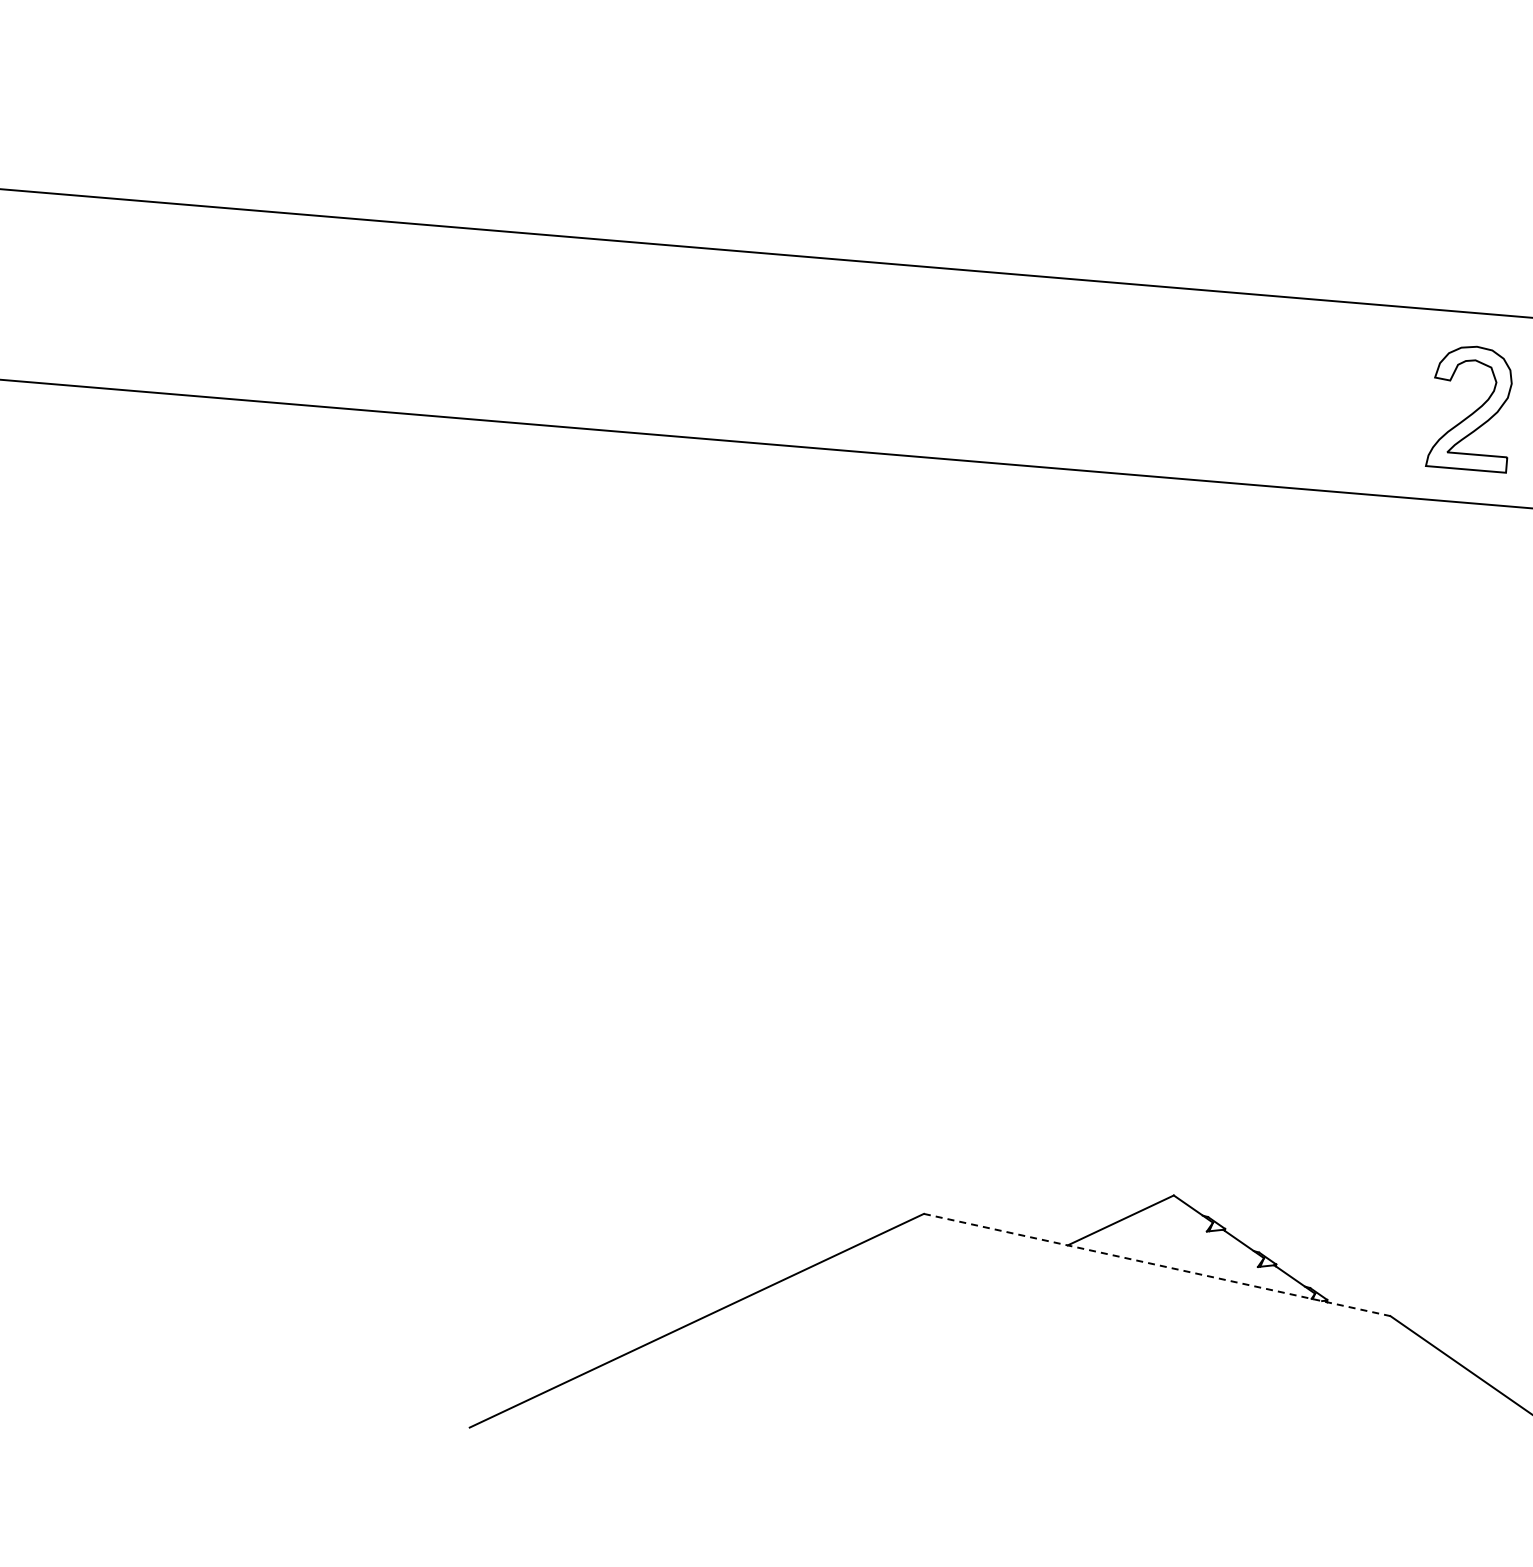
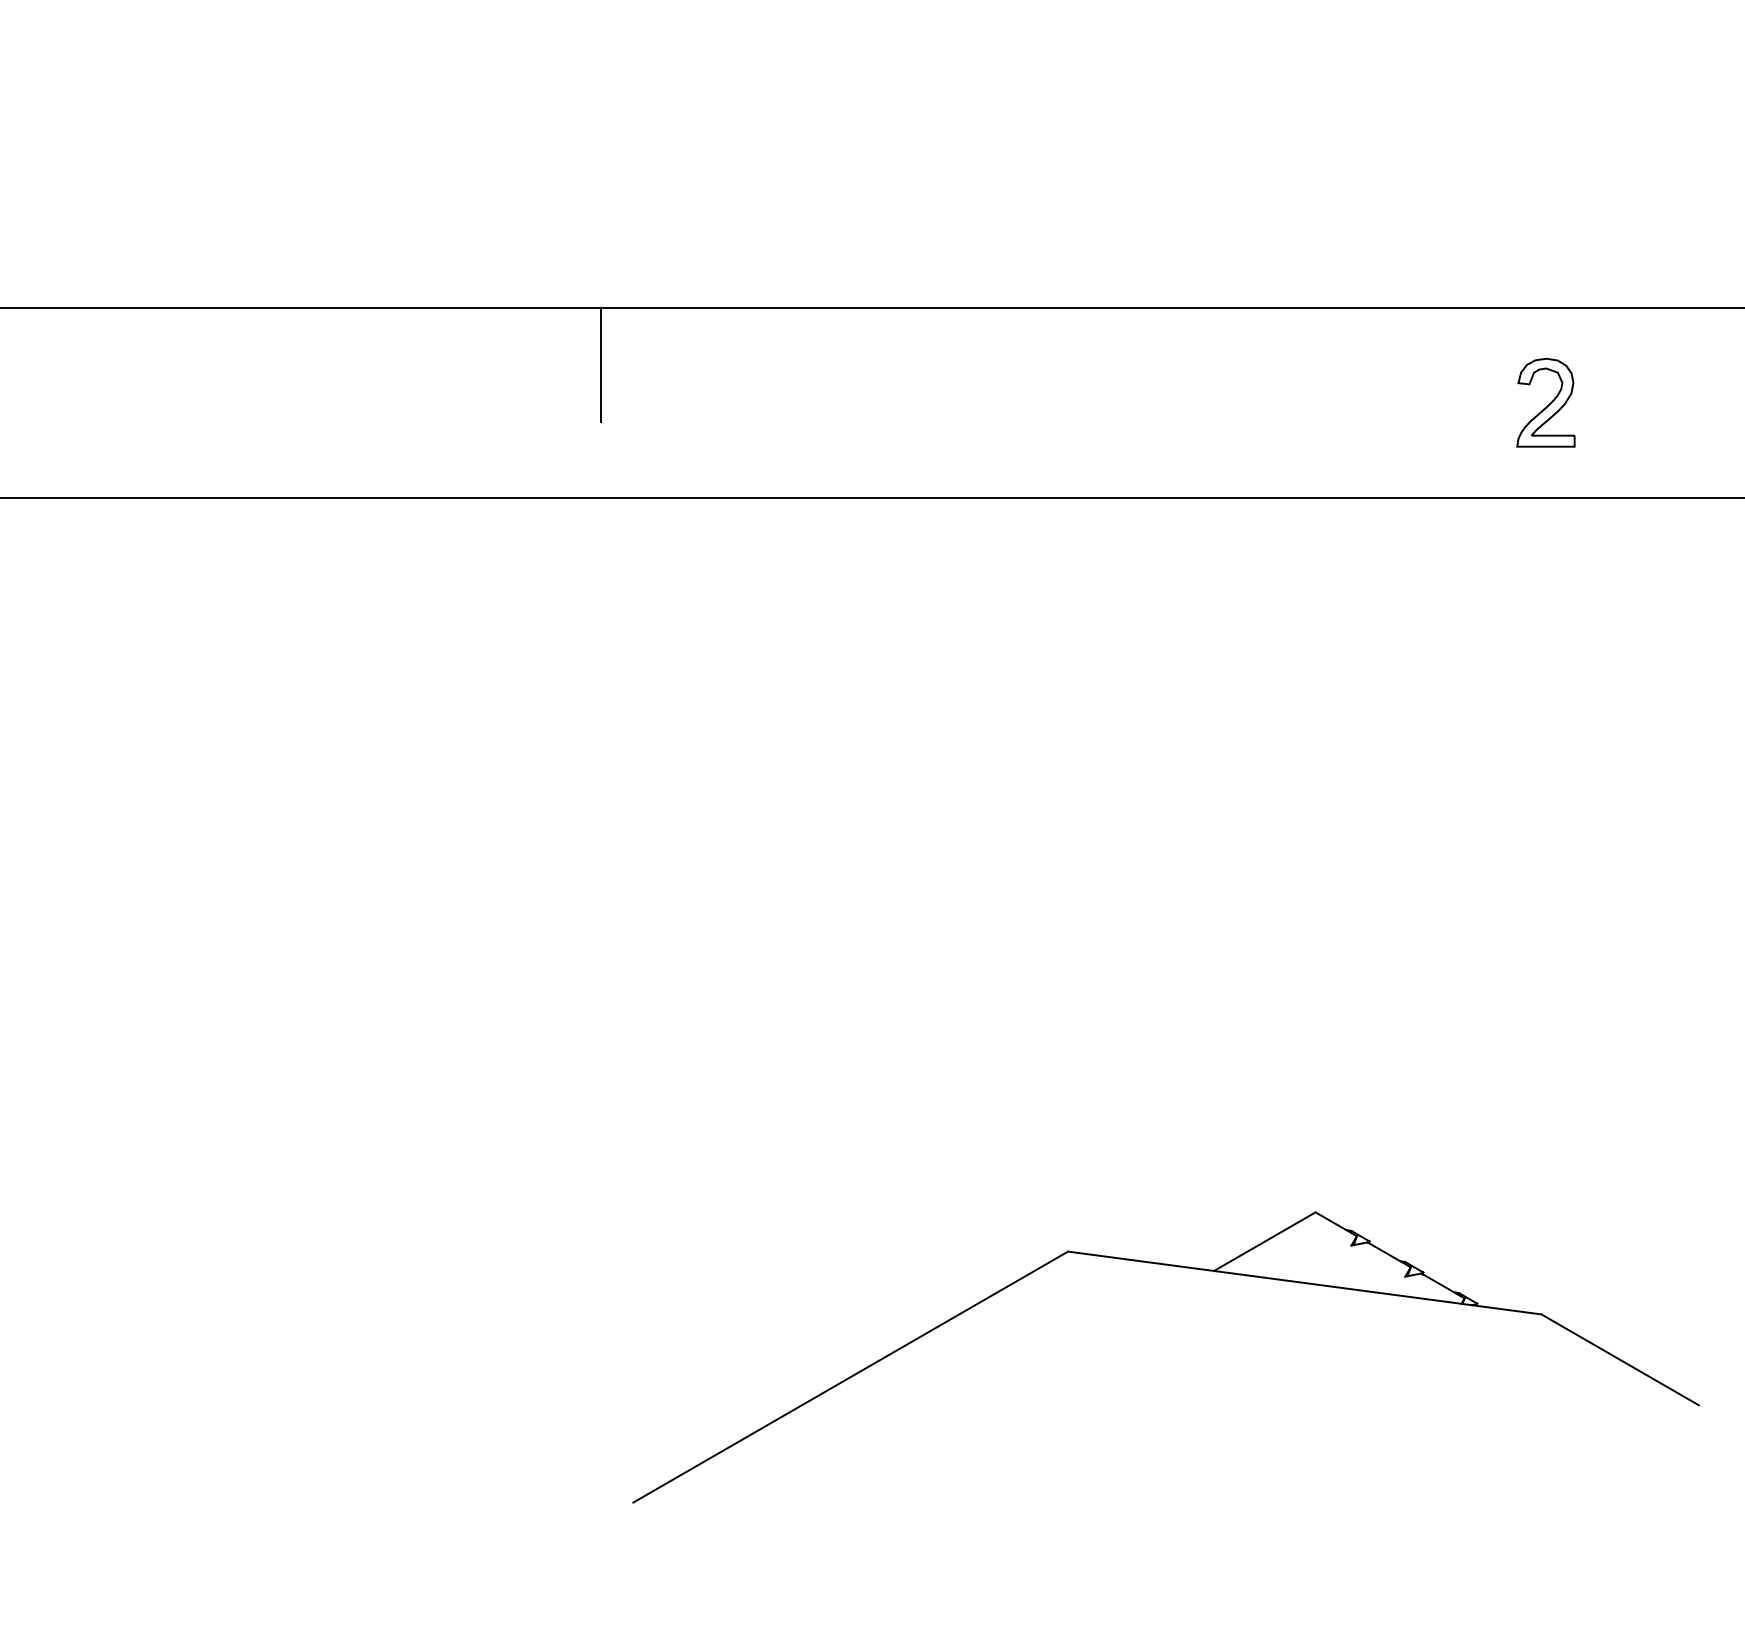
line: (533, 290) -> (601, 364), added
part: (1470, 407) -> (1545, 402), size x0.71
line: (1156, 1265) -> (1304, 1283), dashed -> solid

